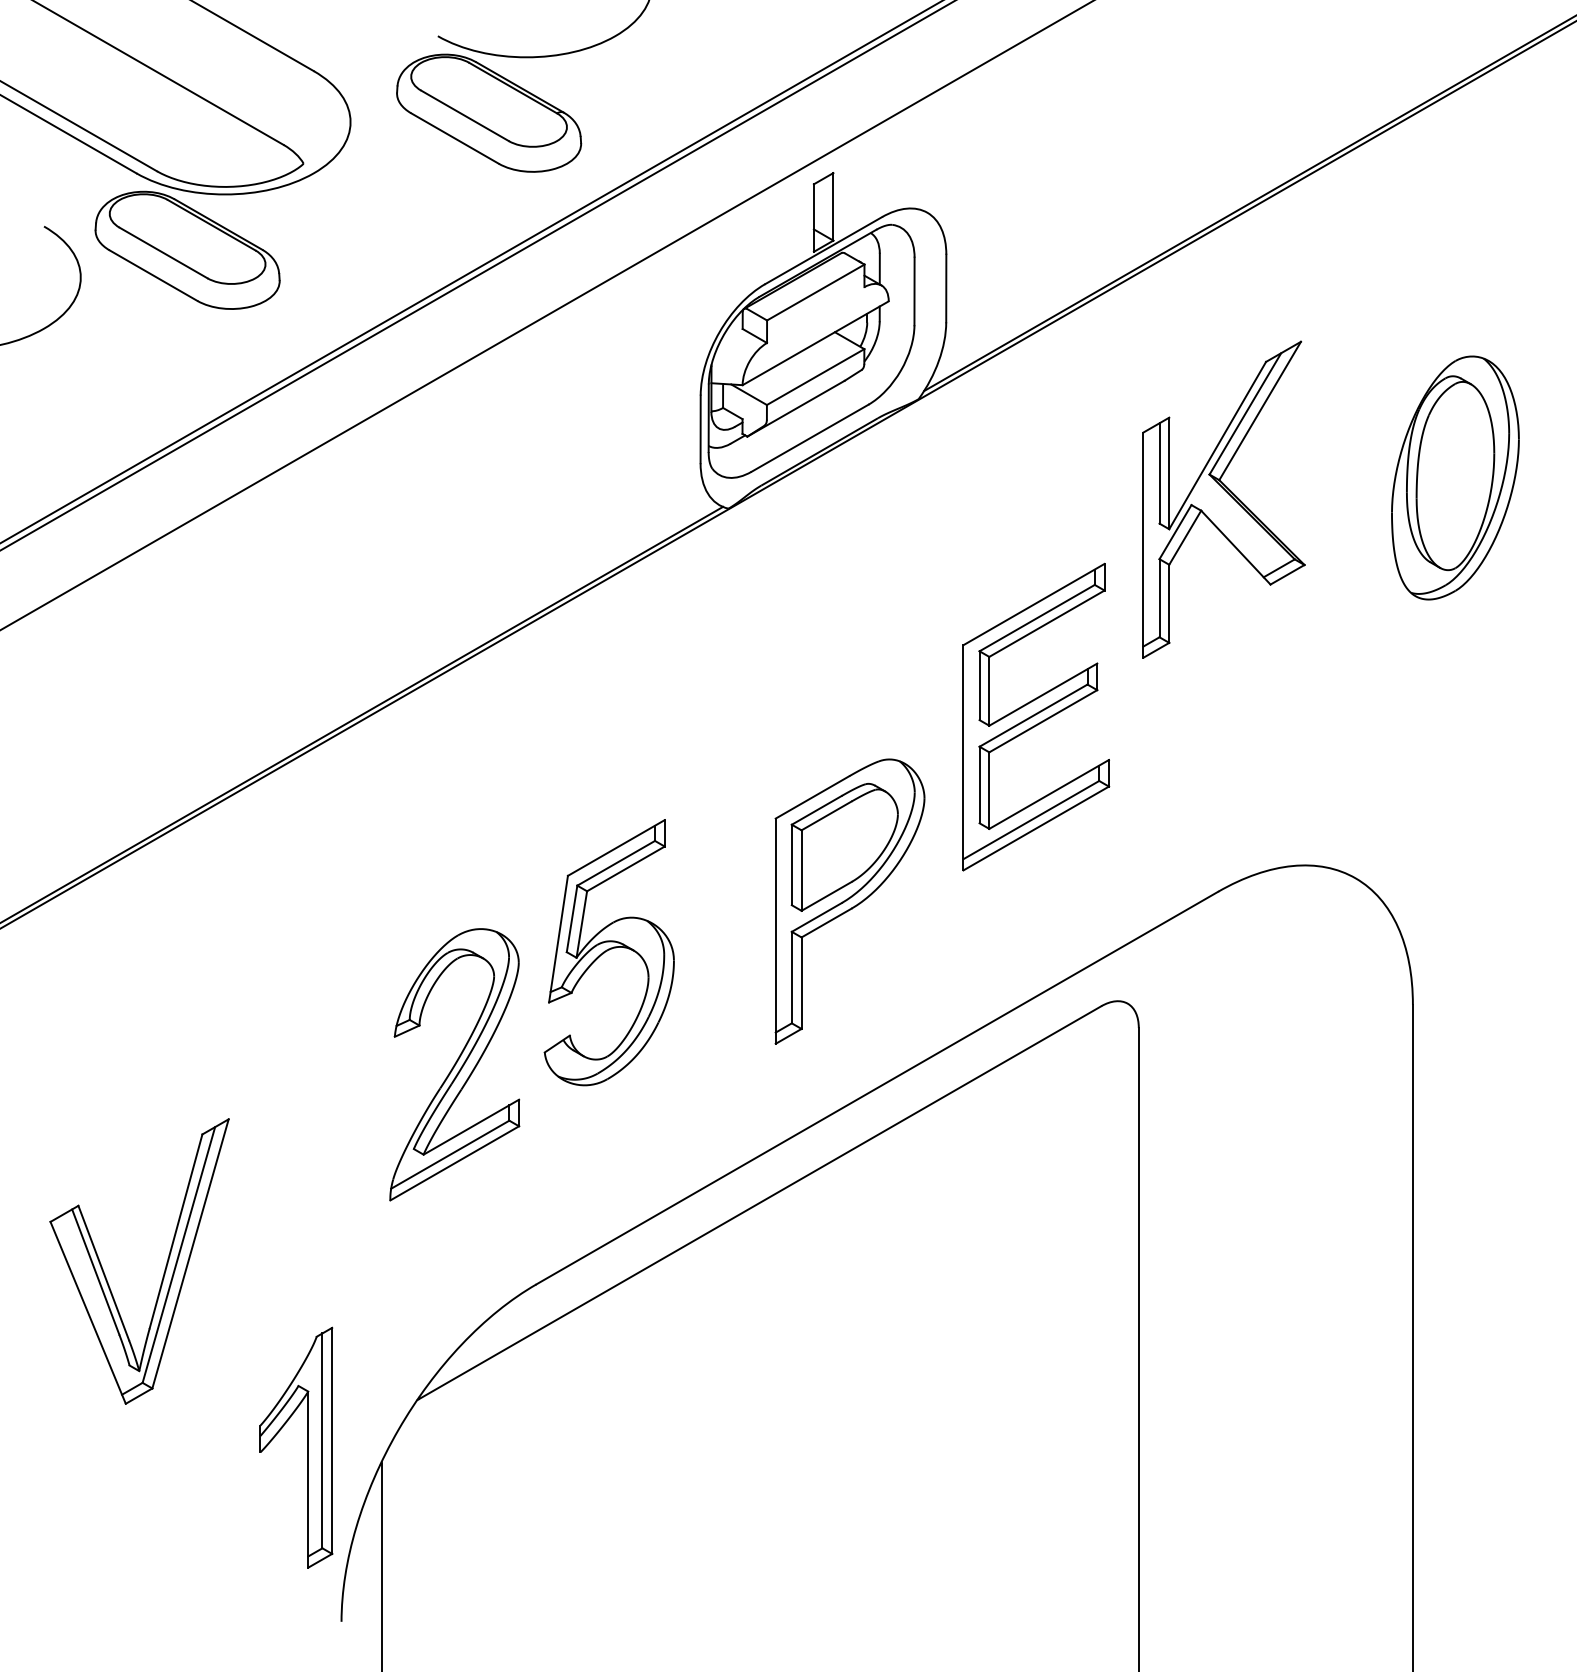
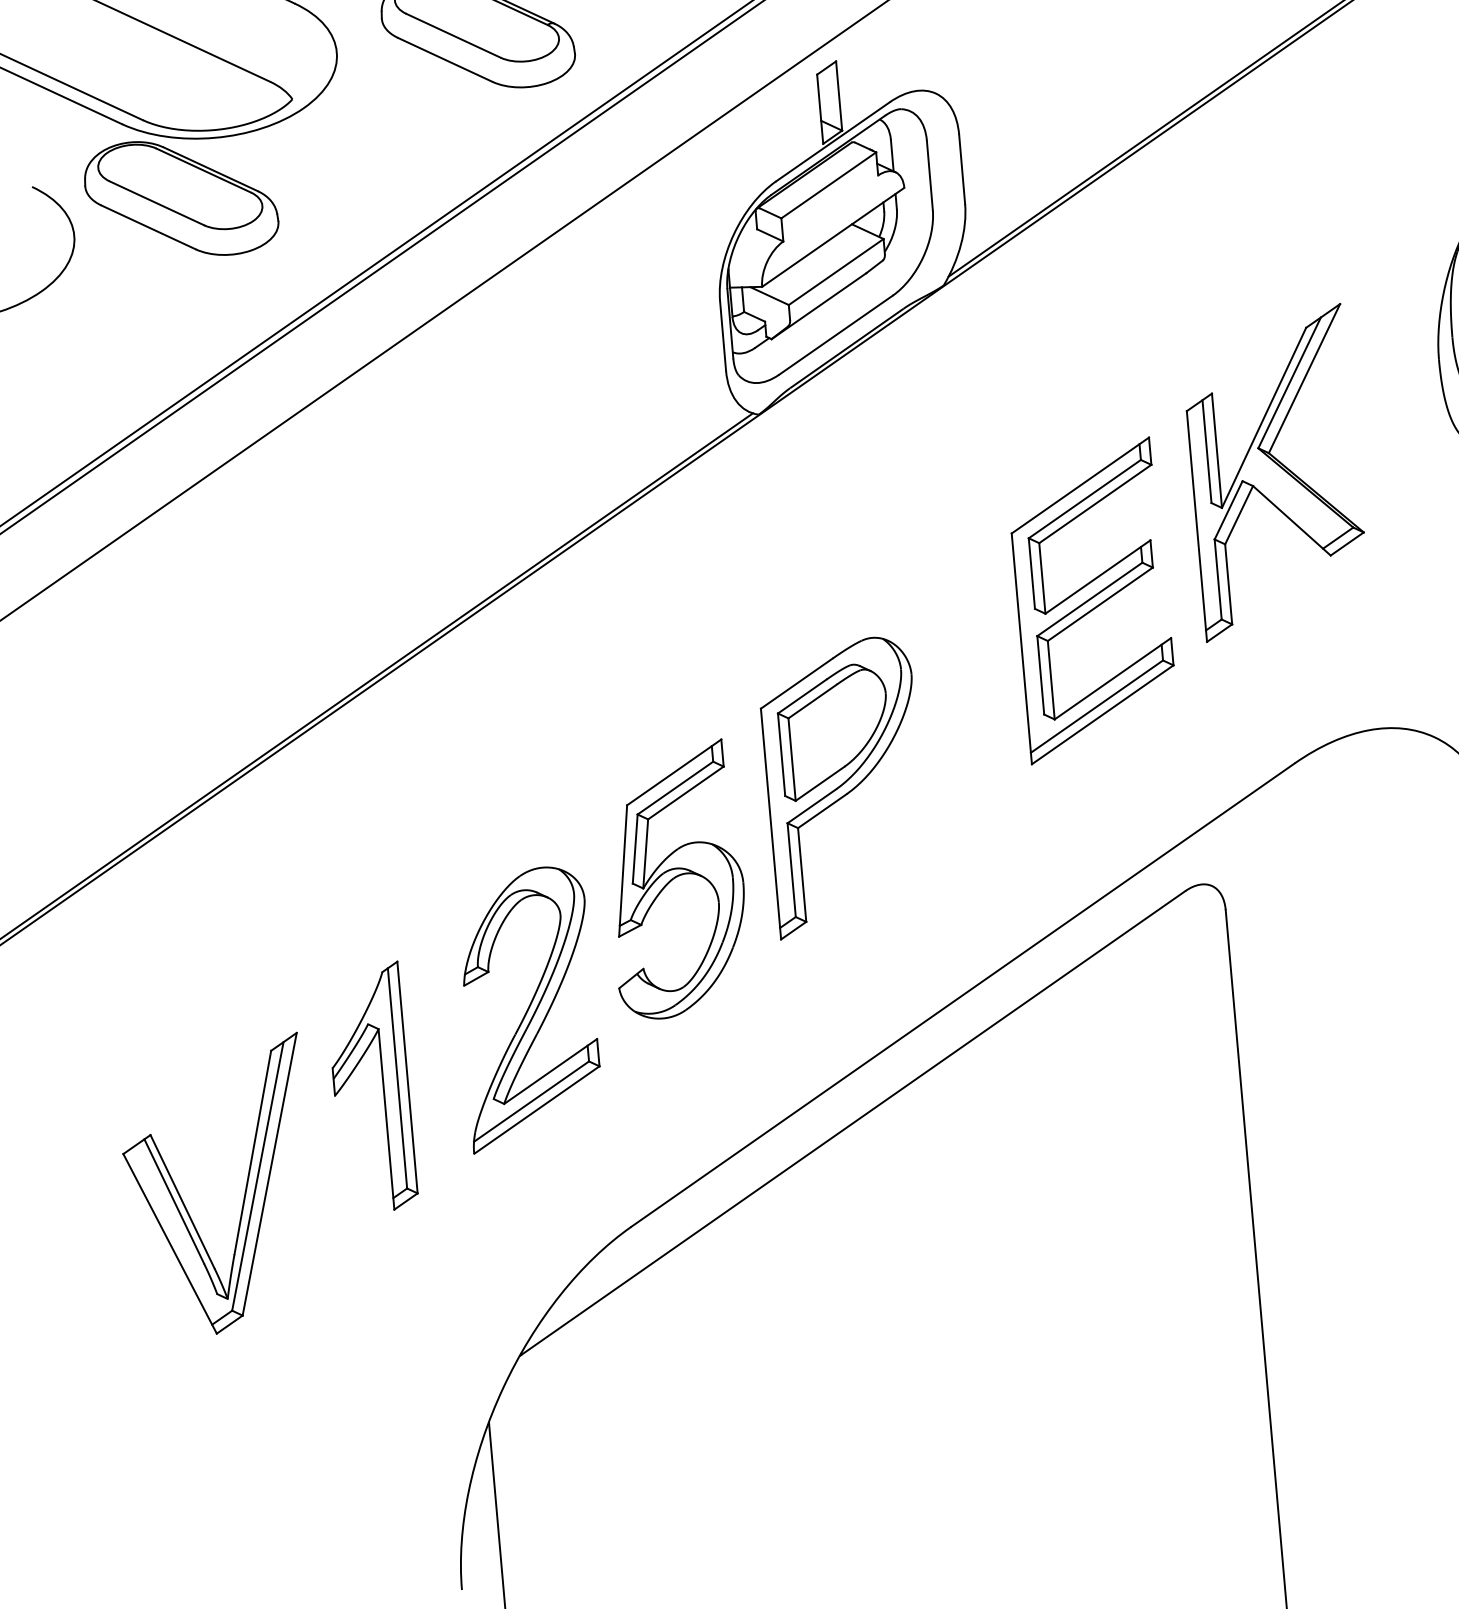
part: (1223, 499) -> (1274, 472), moved
part: (849, 901) -> (843, 787), moved
part: (164, 1269) -> (244, 1192), moved
part: (307, 1447) -> (382, 1086), moved

